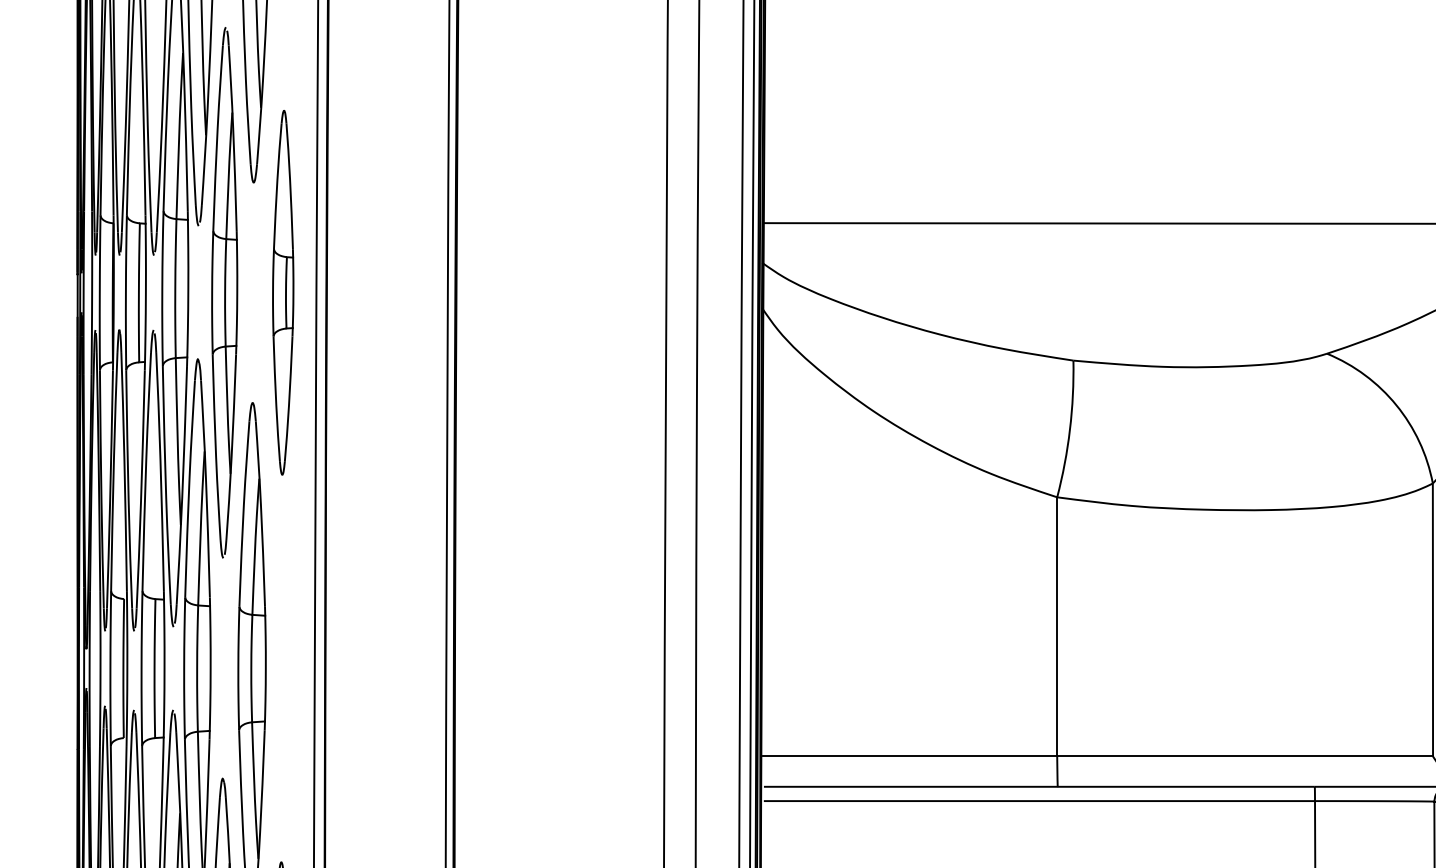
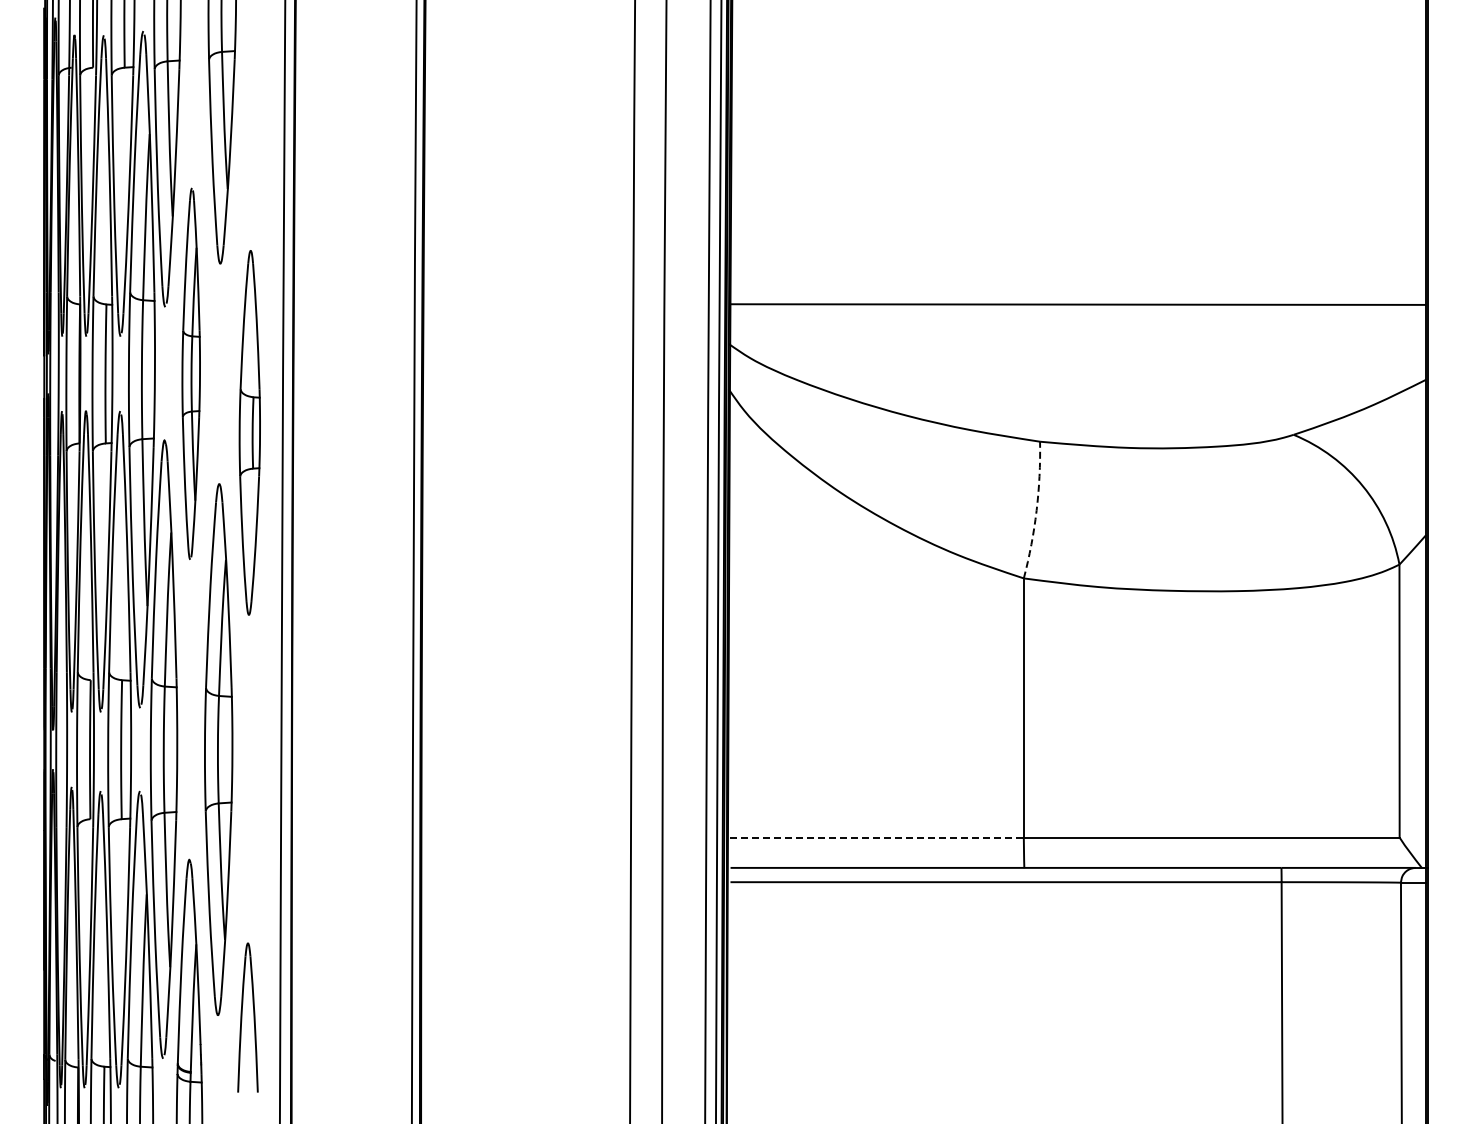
part: (223, 292) -> (190, 373), size x0.7
part: (282, 292) -> (249, 432), moved
arc: (1069, 429) -> (1036, 510), solid -> dashed
line: (910, 756) -> (877, 837), solid -> dashed

